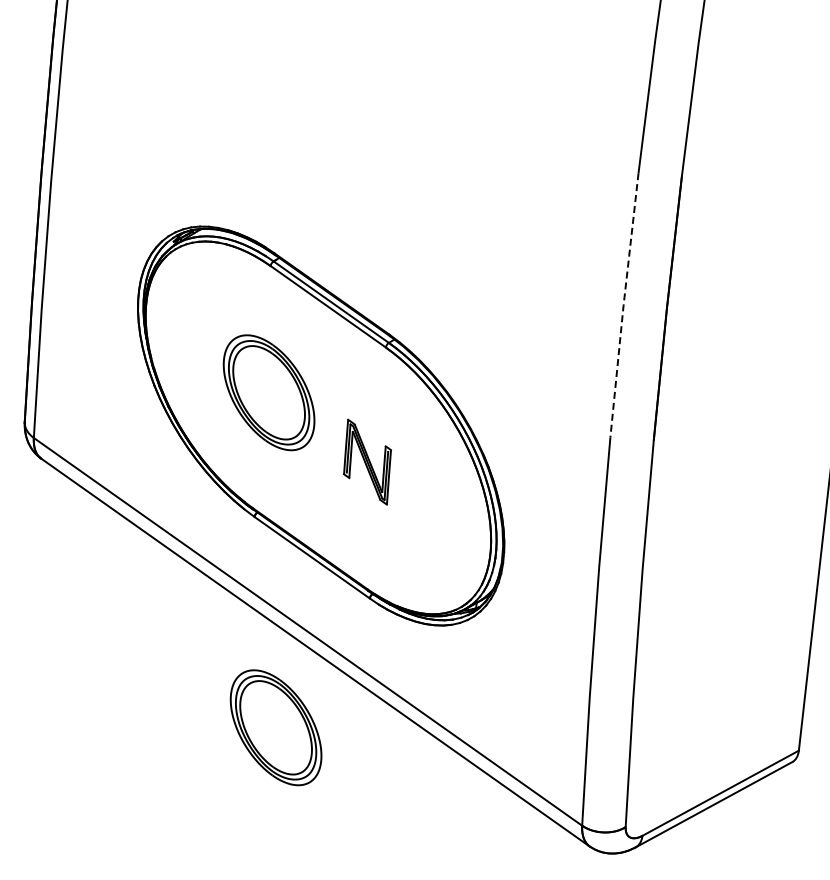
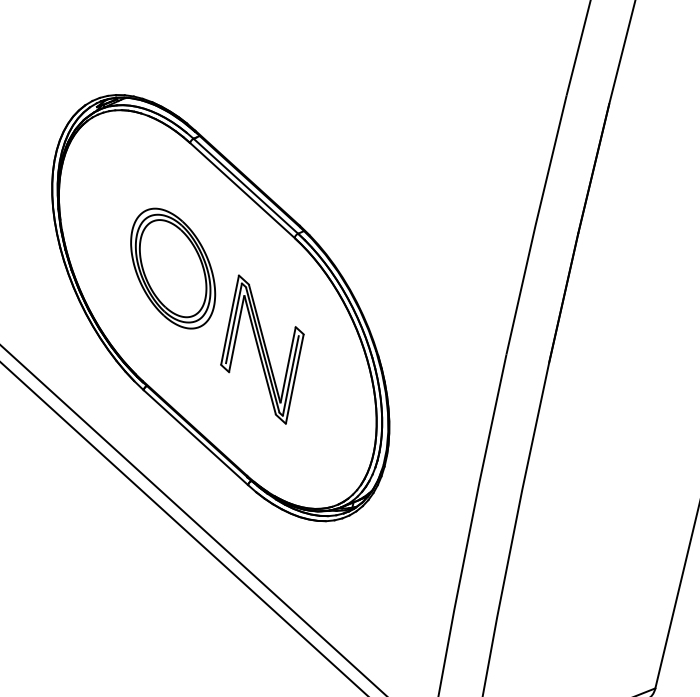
line: (623, 305) -> (535, 225), dashed -> solid
part: (367, 461) -> (262, 348), size x1.67
part: (275, 727) -> (138, 601), removed

